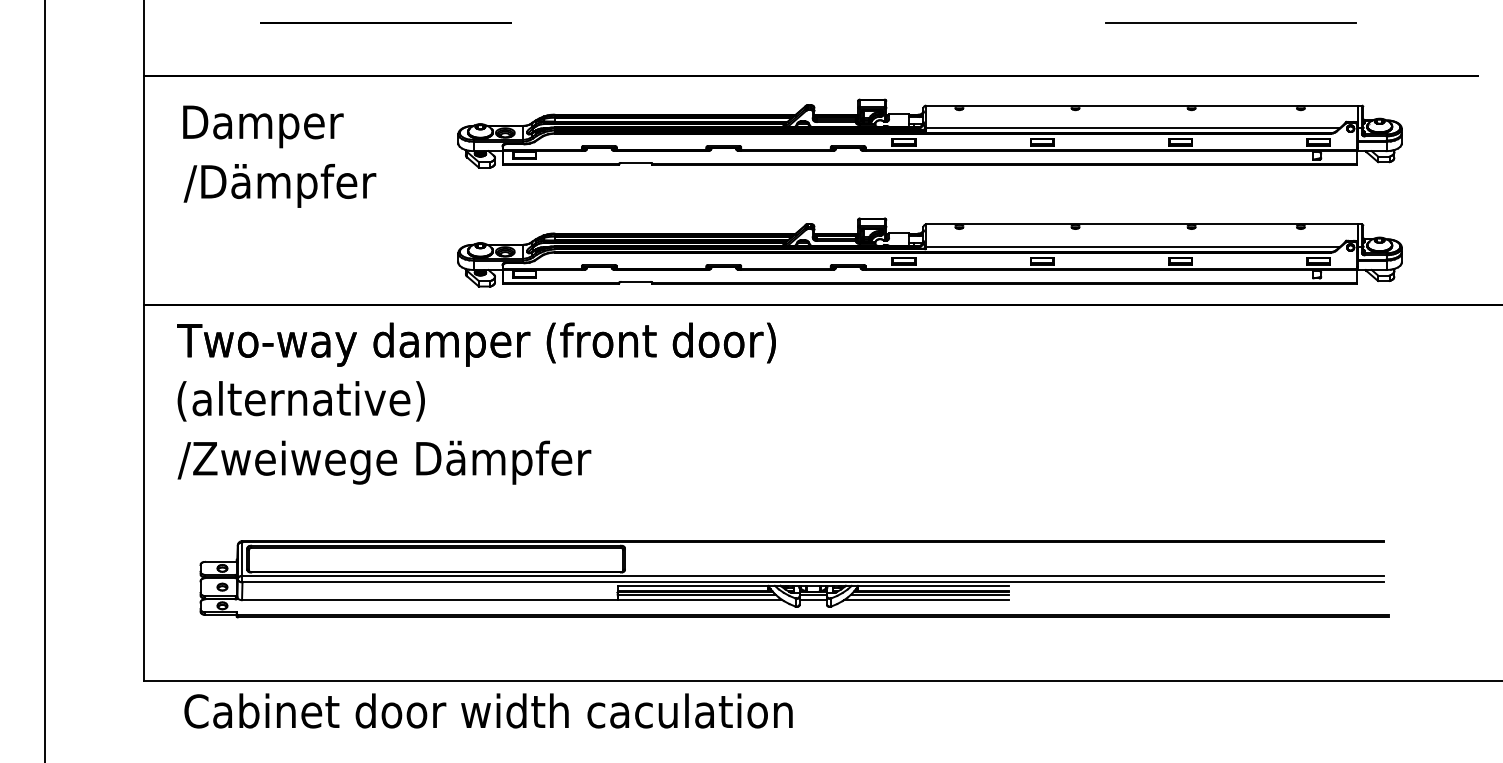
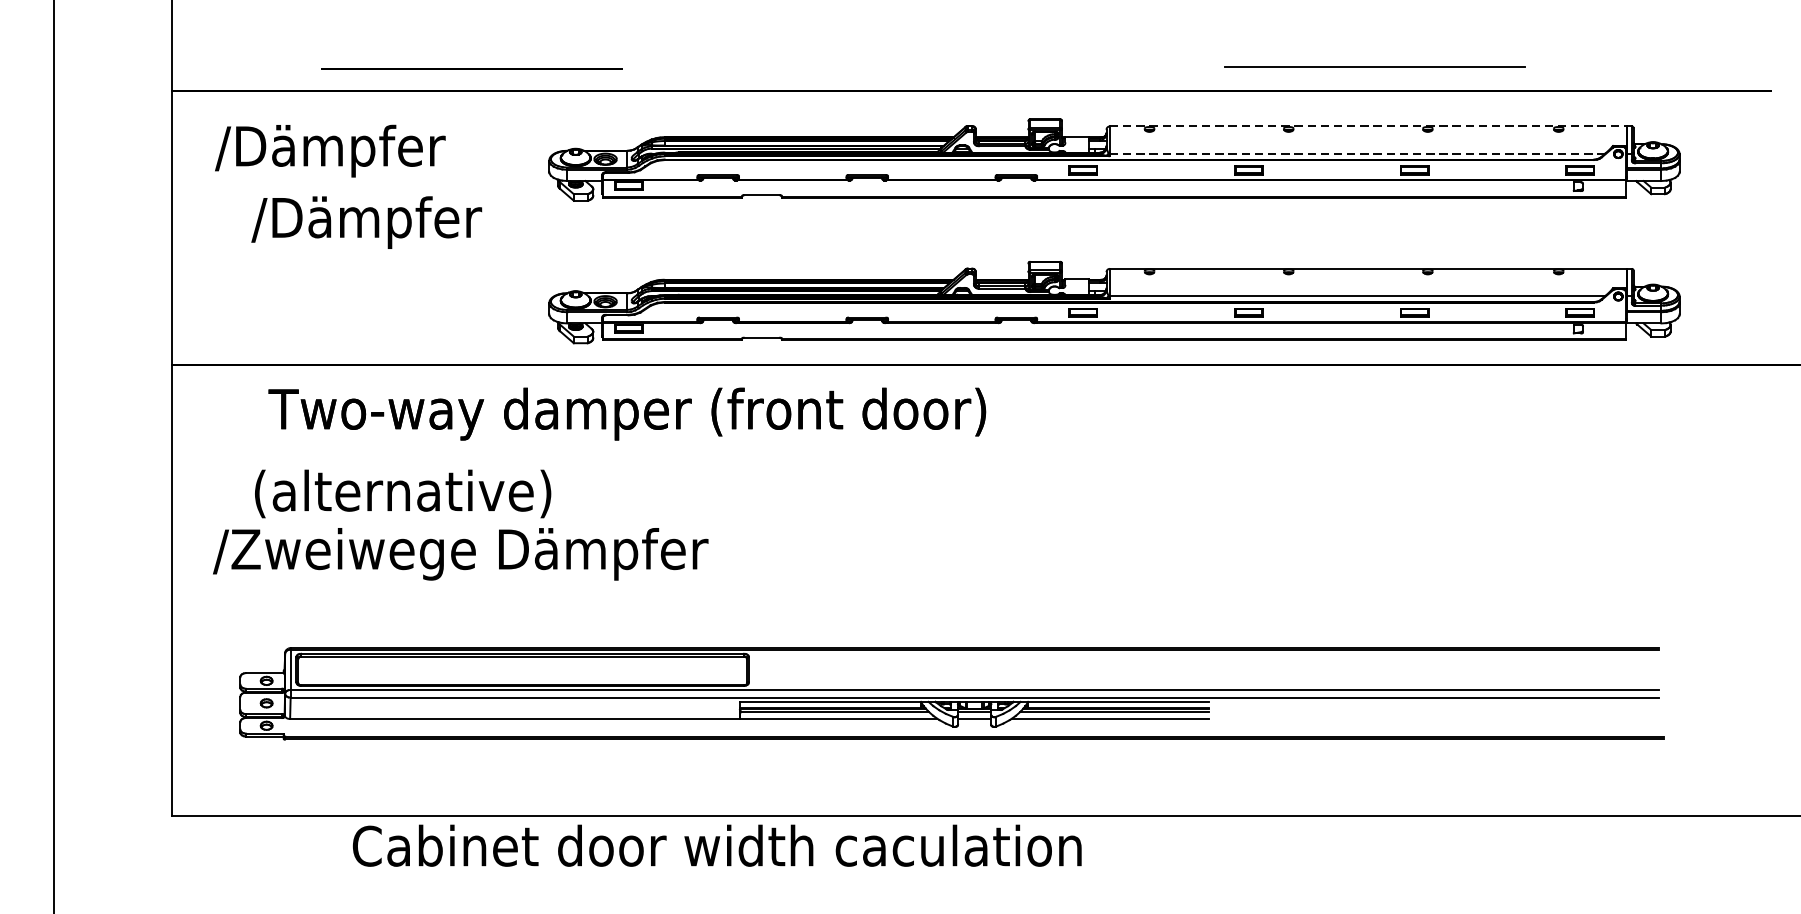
line: (385, 22) -> (471, 68), moved
line: (1230, 22) -> (1374, 66), moved
line: (1141, 105) -> (1367, 126), solid -> dashed
text: (275, 126) -> (330, 151), Damper -> /Dämpfer
line: (1132, 128) -> (1356, 153), solid -> dashed
text: (279, 185) -> (366, 222), moved
text: (476, 344) -> (627, 413), moved
text: (300, 401) -> (402, 494), moved
text: (488, 710) -> (717, 845), moved

